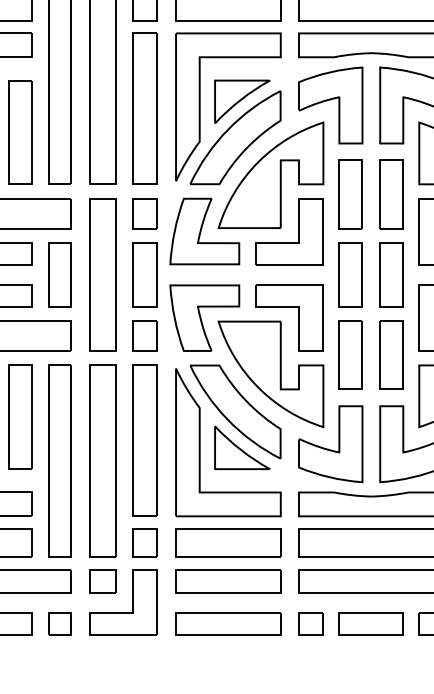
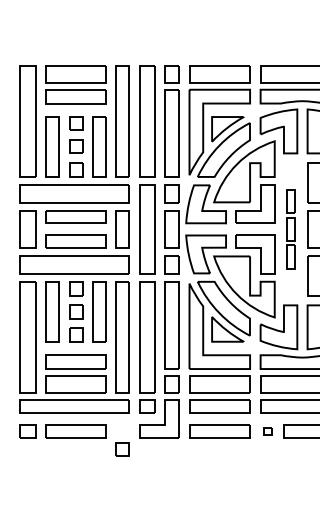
part: (350, 275) -> (290, 229), size x0.6
part: (60, 624) -> (122, 449), moved
part: (310, 624) -> (267, 431), size x0.6

